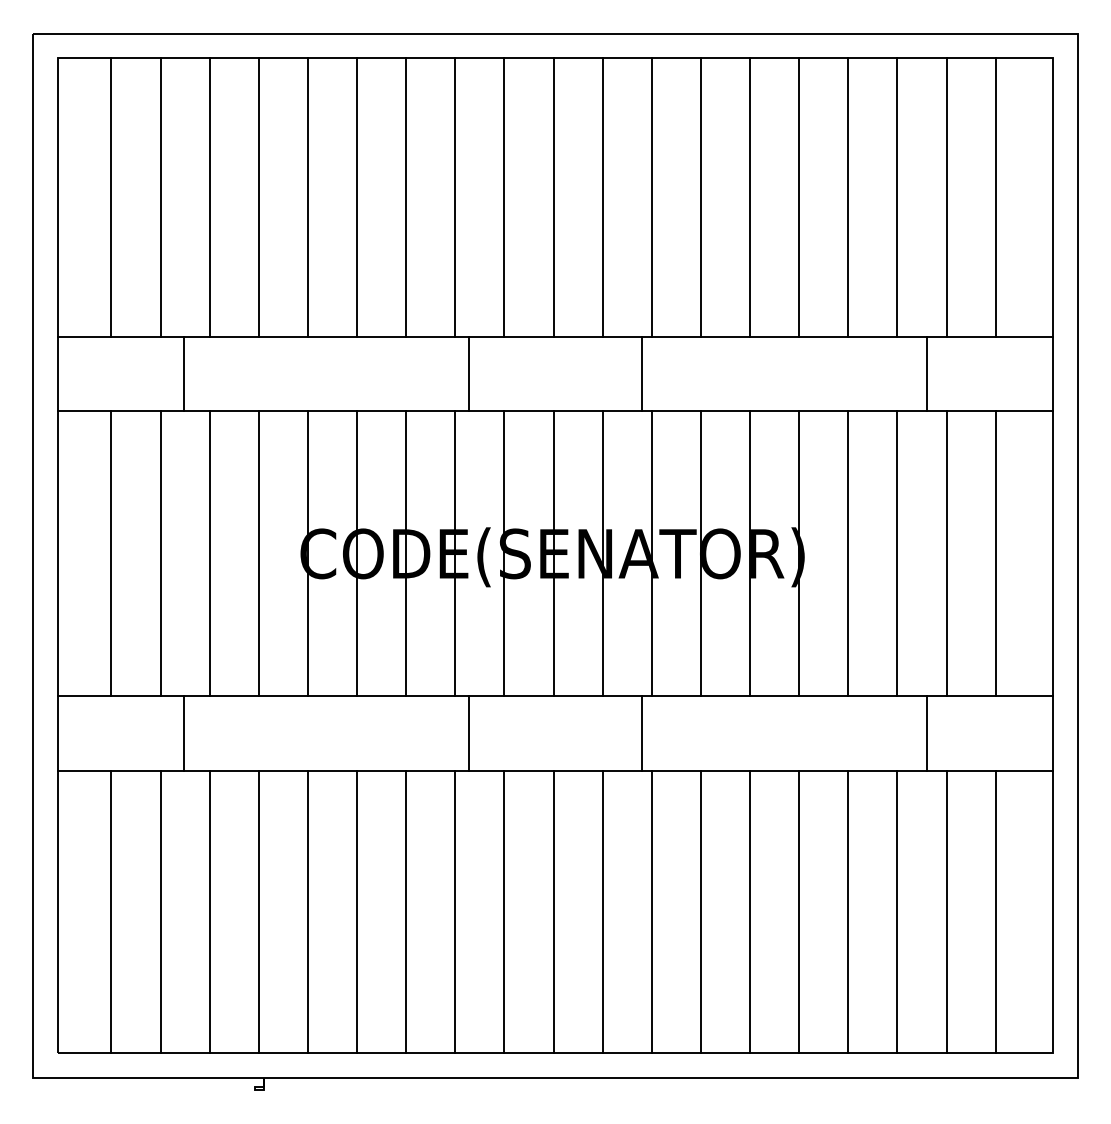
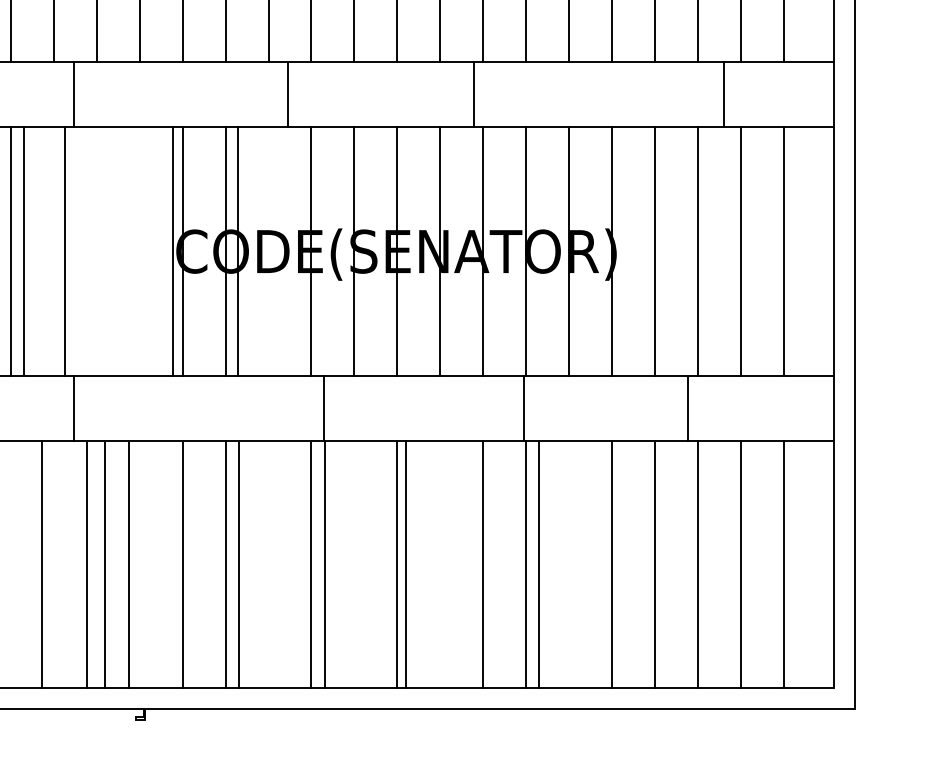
line: (469, 374) -> (288, 94), moved
line: (160, 553) -> (24, 251), moved
line: (209, 553) -> (64, 251), moved
line: (258, 553) -> (172, 251), moved
line: (406, 553) -> (238, 251), moved
line: (641, 733) -> (523, 408), moved
line: (927, 733) -> (688, 408), moved
line: (111, 911) -> (41, 564), moved
line: (160, 911) -> (87, 564), moved
line: (209, 911) -> (129, 564), moved
line: (258, 911) -> (104, 564), moved
line: (406, 911) -> (239, 564), moved
line: (504, 911) -> (324, 564), moved
line: (602, 911) -> (406, 564), moved
line: (750, 911) -> (539, 564), moved

